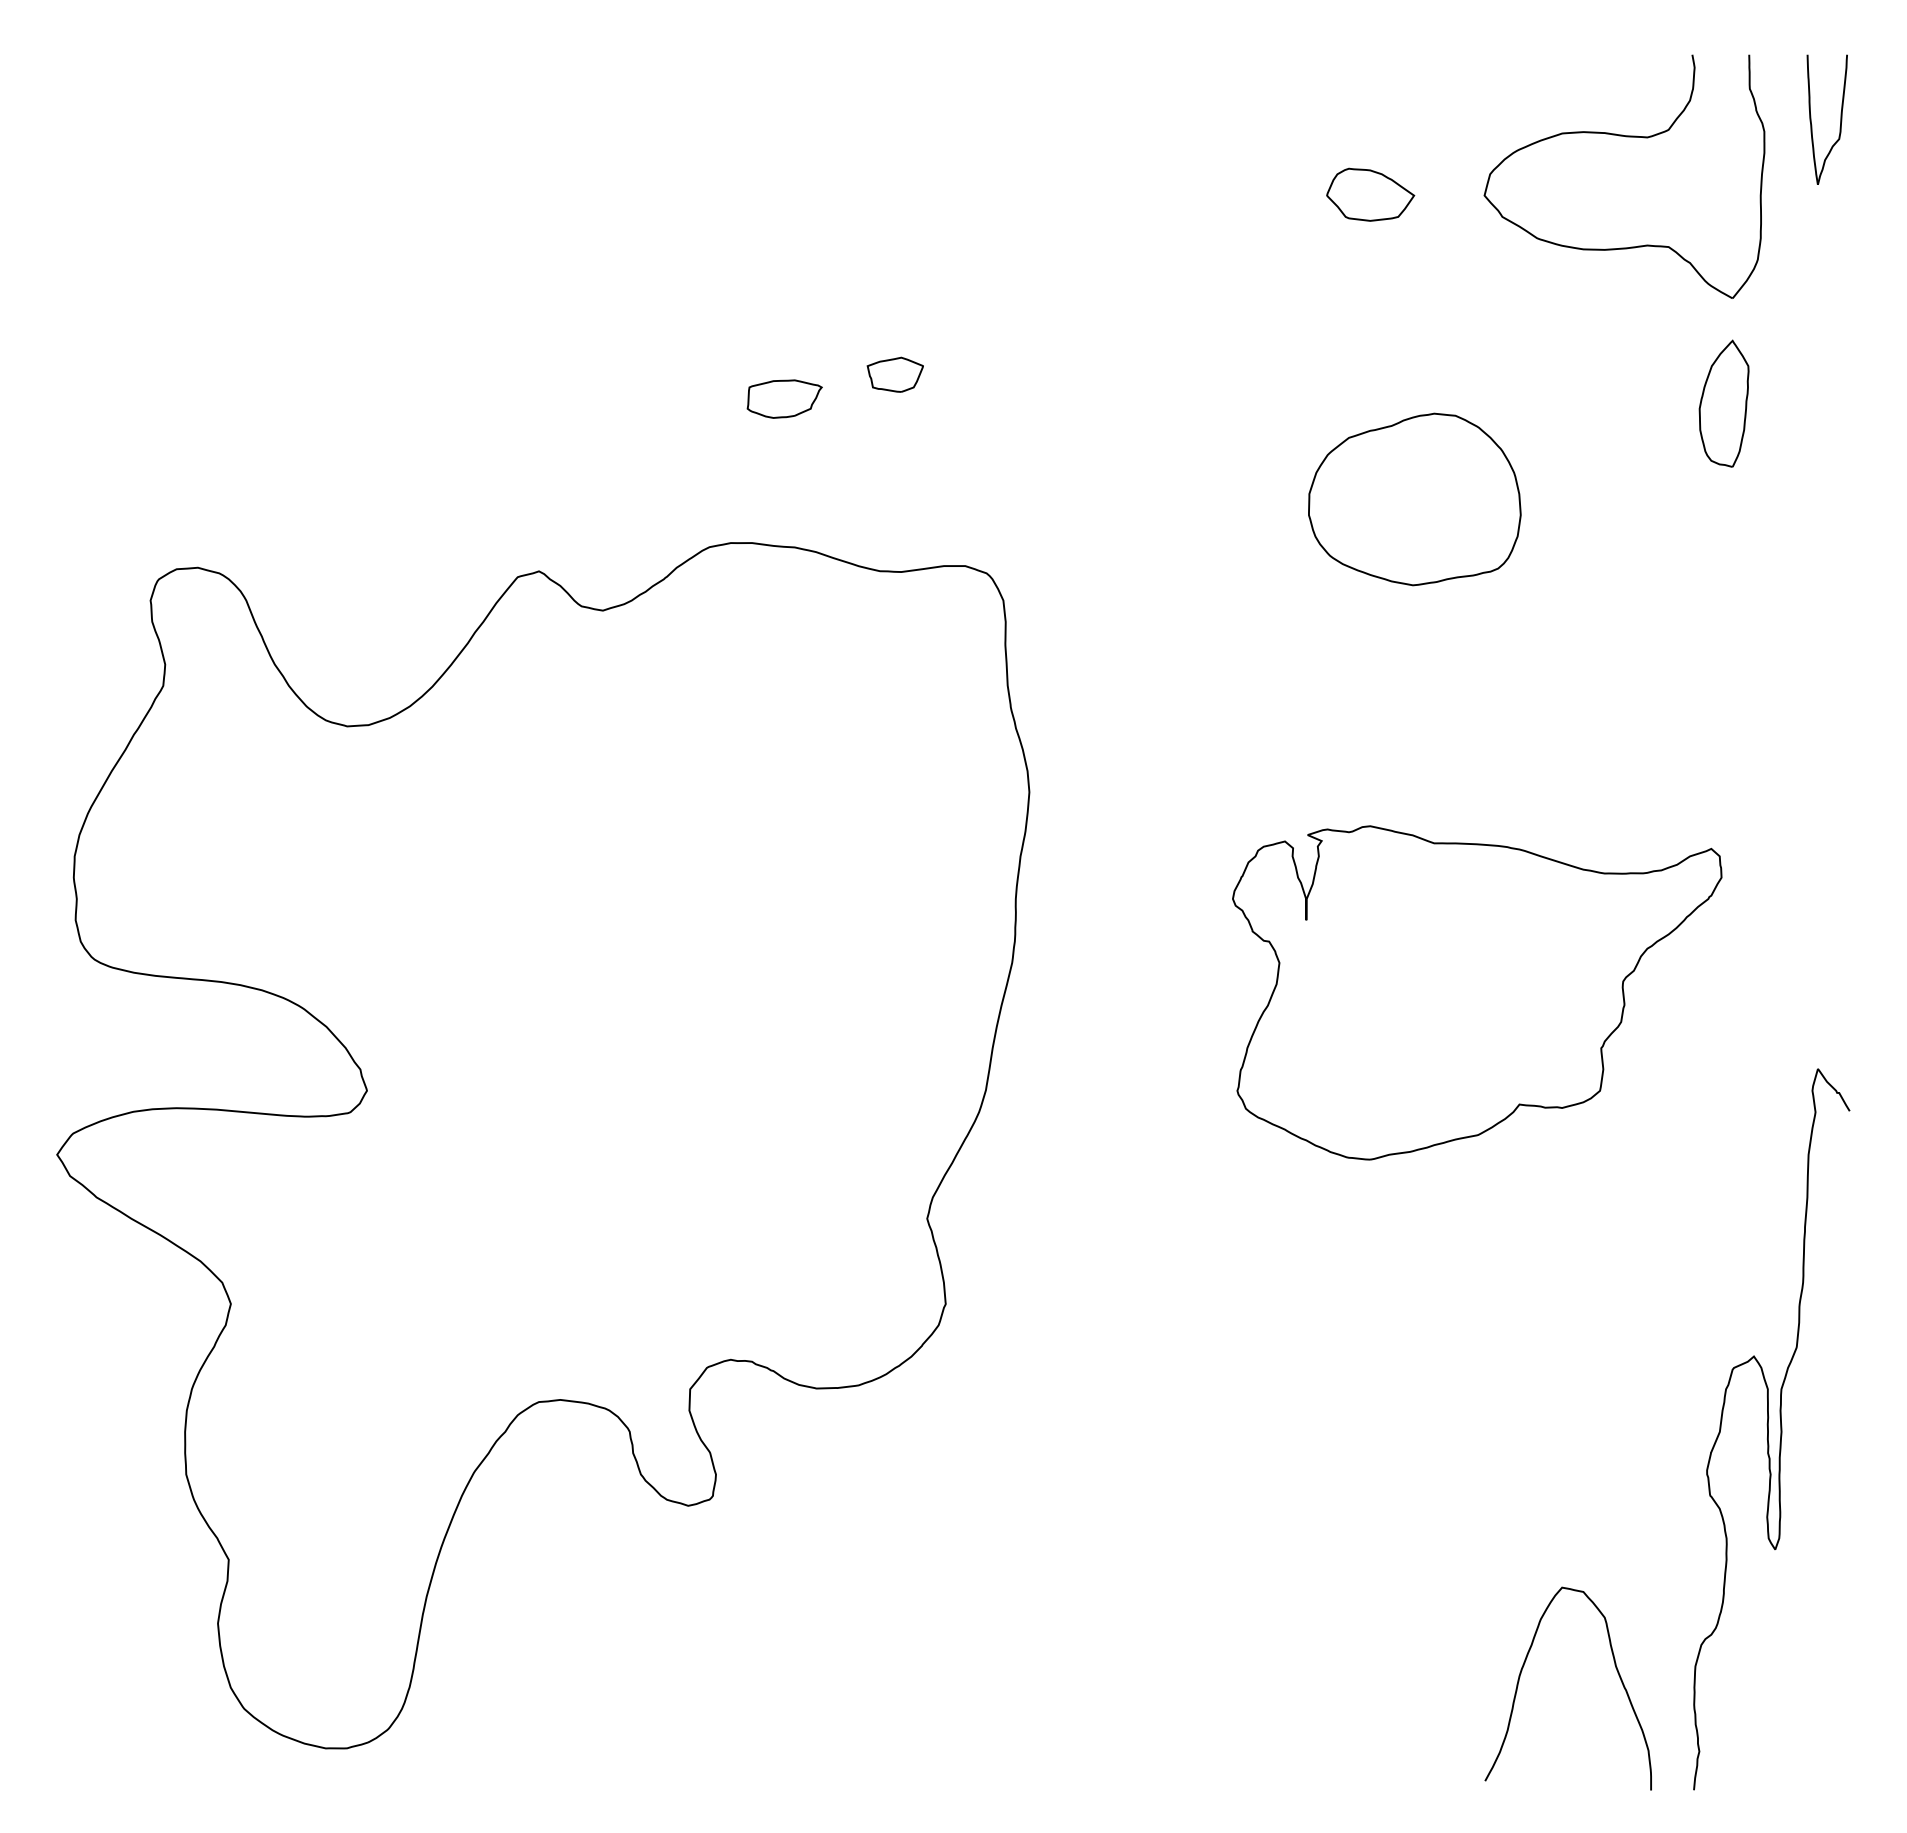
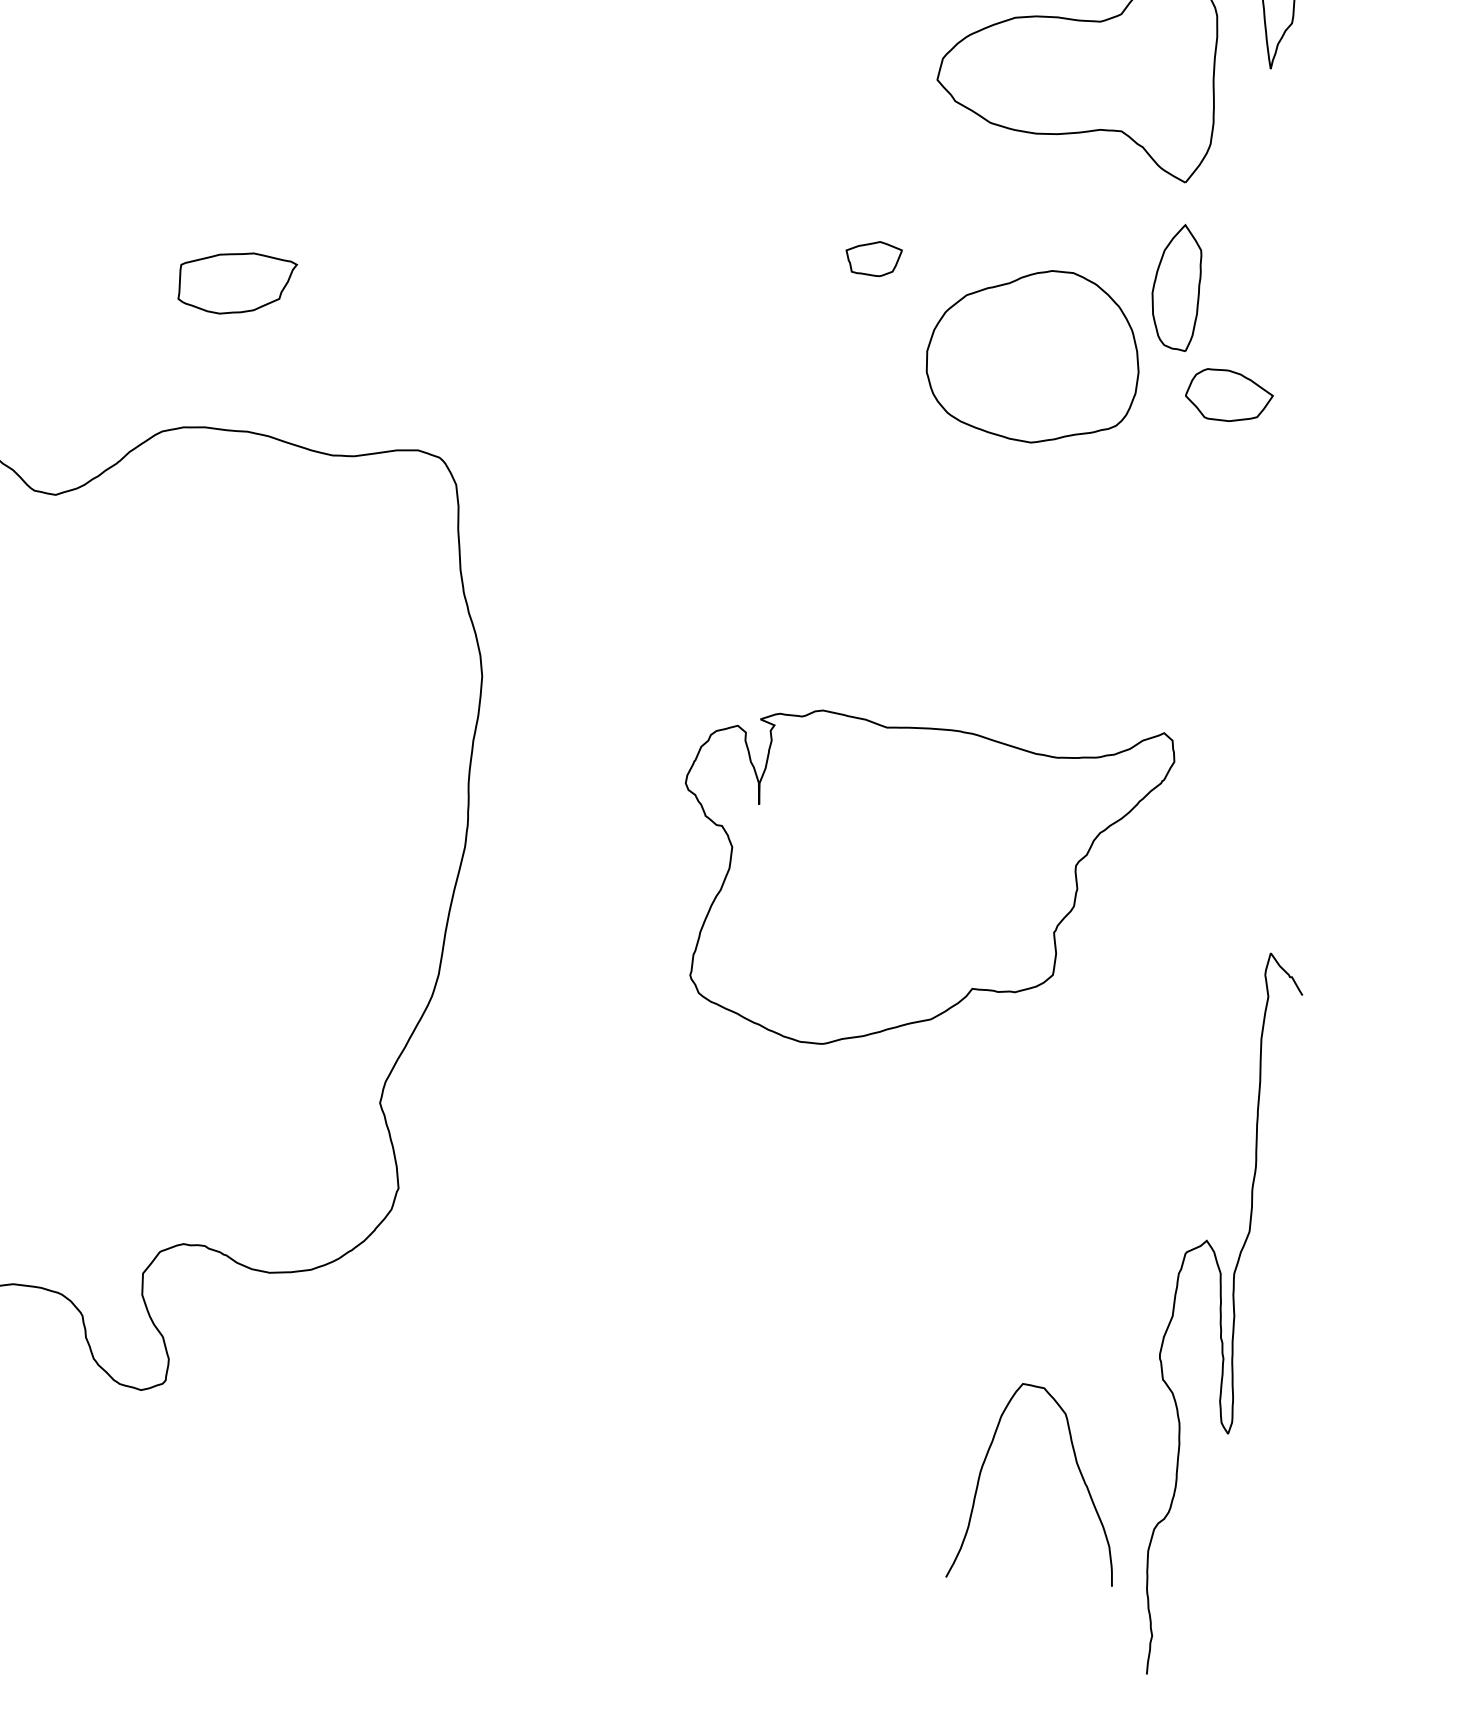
part: (1370, 194) -> (1229, 394), moved
part: (894, 374) -> (873, 258), moved
part: (784, 398) -> (237, 282), size x1.6
part: (1414, 499) -> (1032, 356), moved
curve: (1521, 1674) -> (982, 1470), moved

